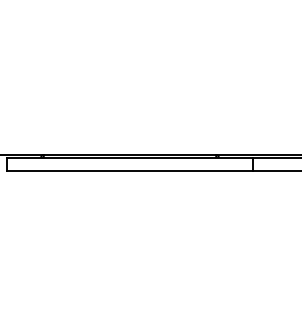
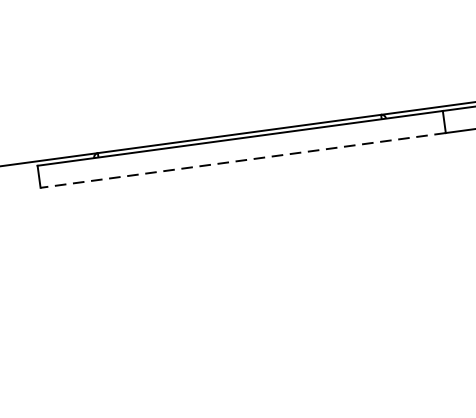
line: (129, 171) -> (242, 161), solid -> dashed

